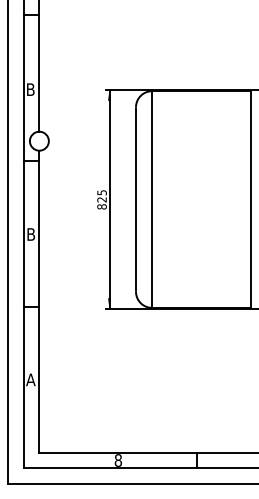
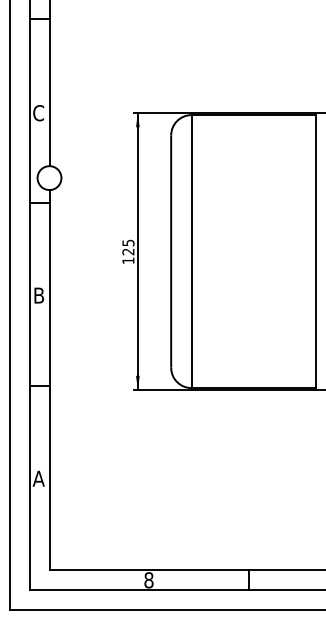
text: (30, 89) -> (38, 113), B -> C
text: (102, 206) -> (128, 260), 825 -> 125

